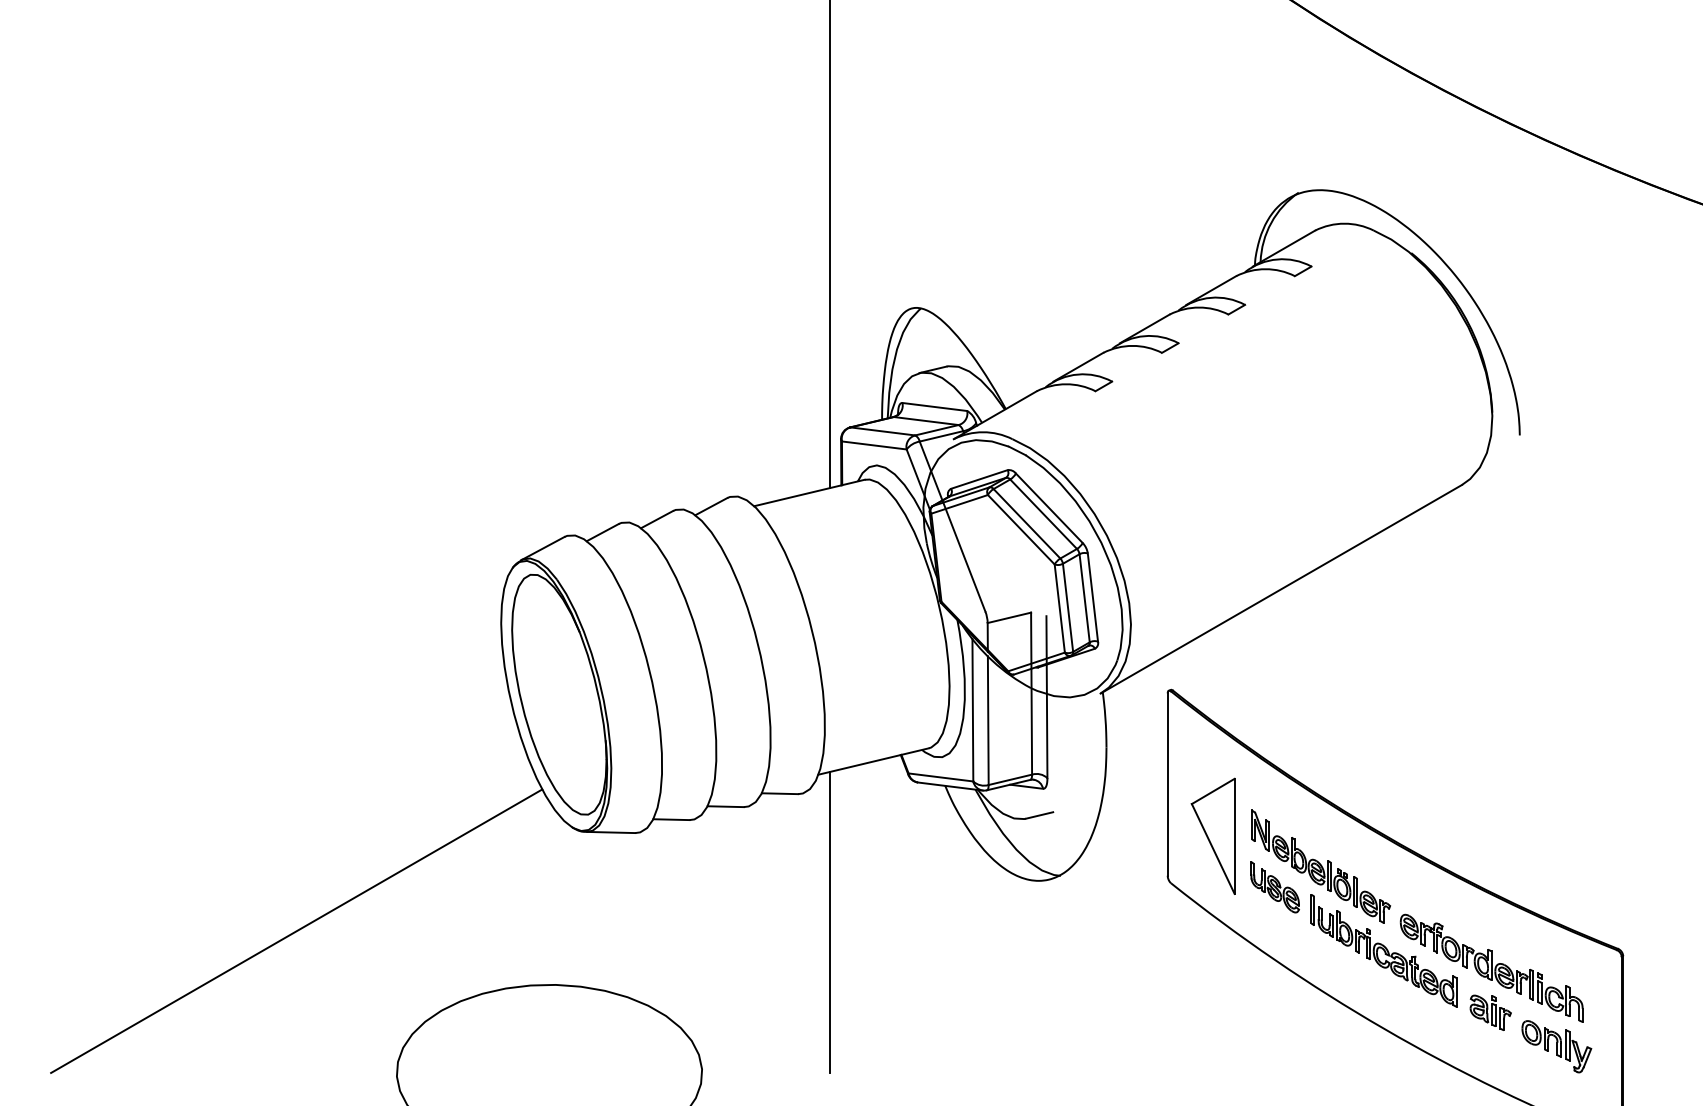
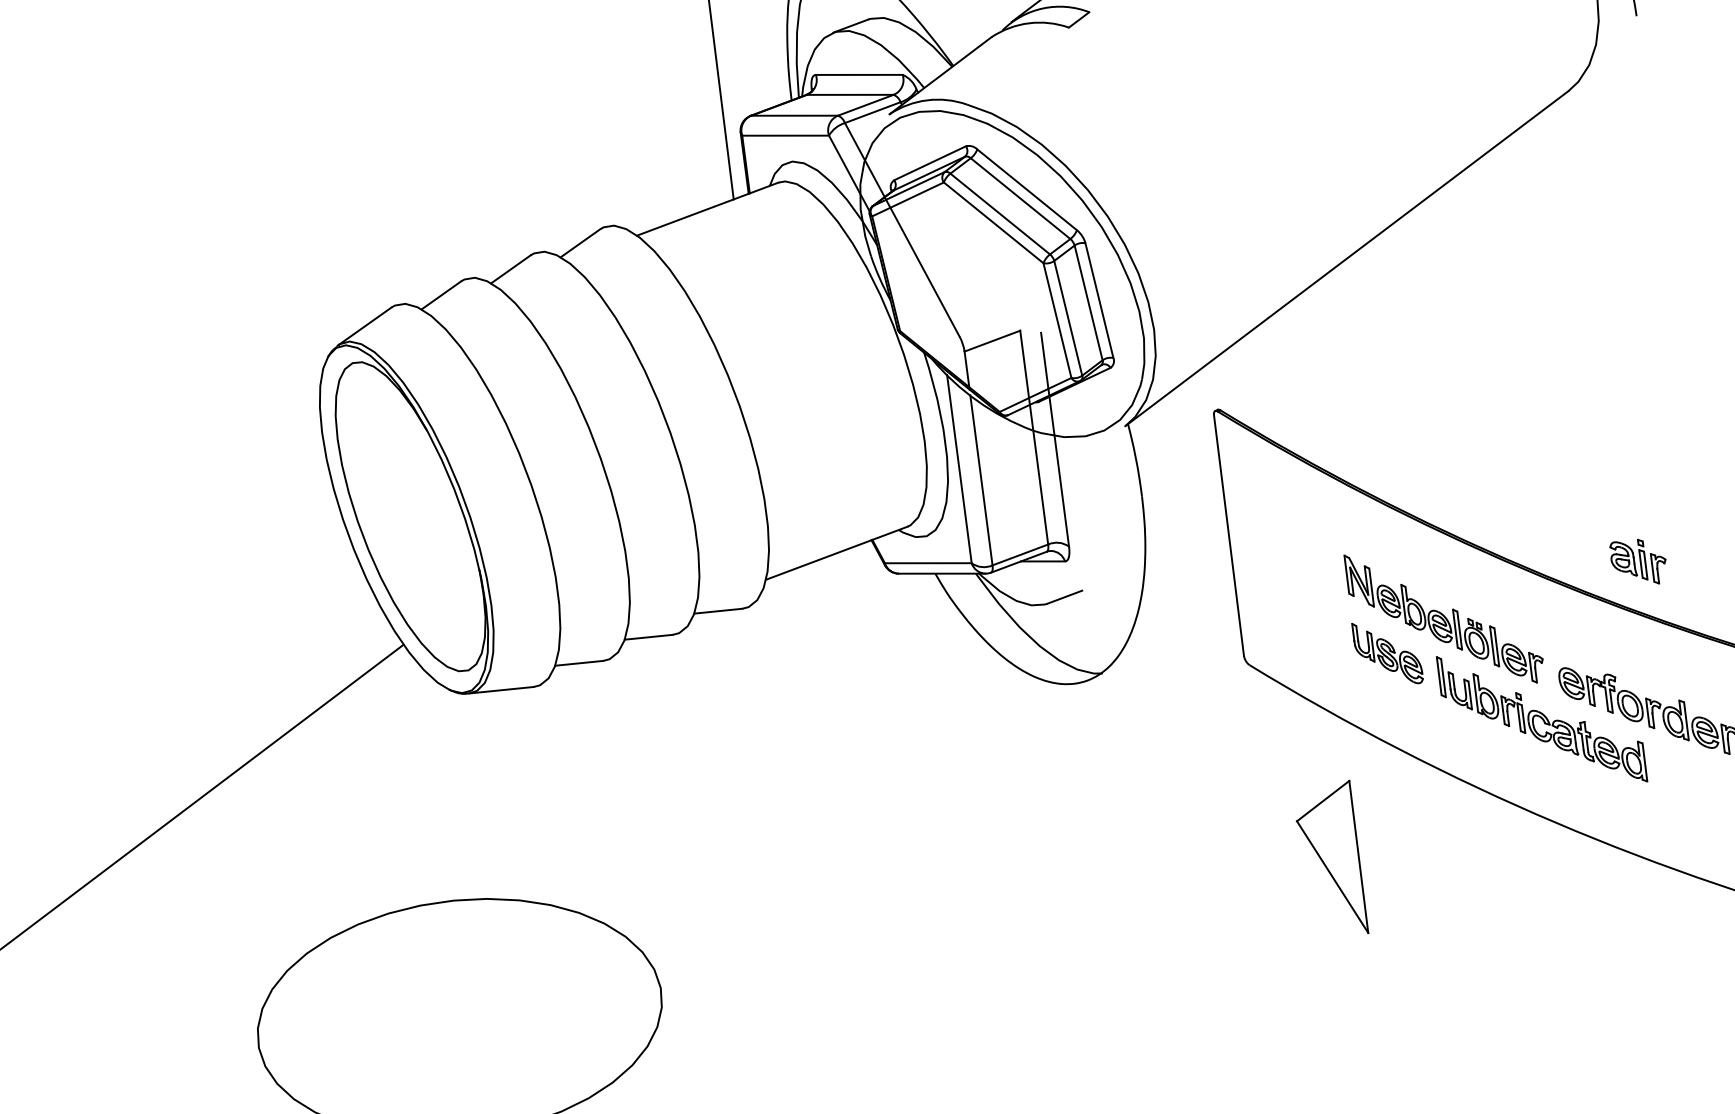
part: (1212, 835) -> (1329, 859), moved
line: (829, 922) -> (804, 773), removed
part: (1490, 1012) -> (1638, 562), moved

